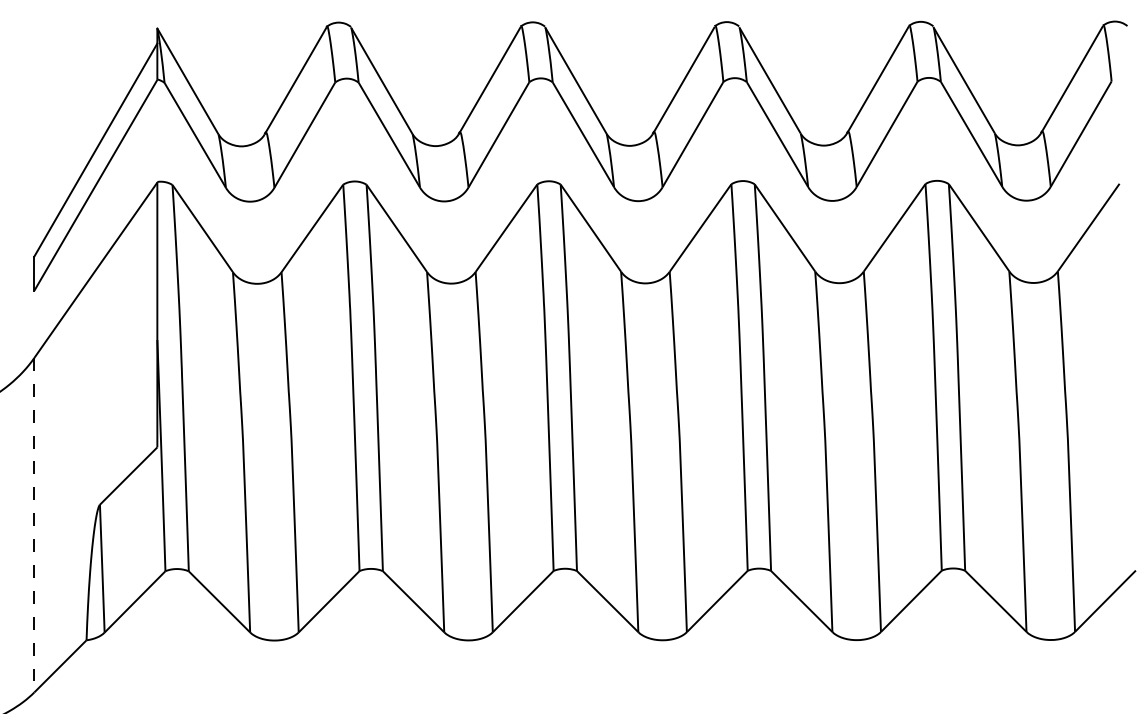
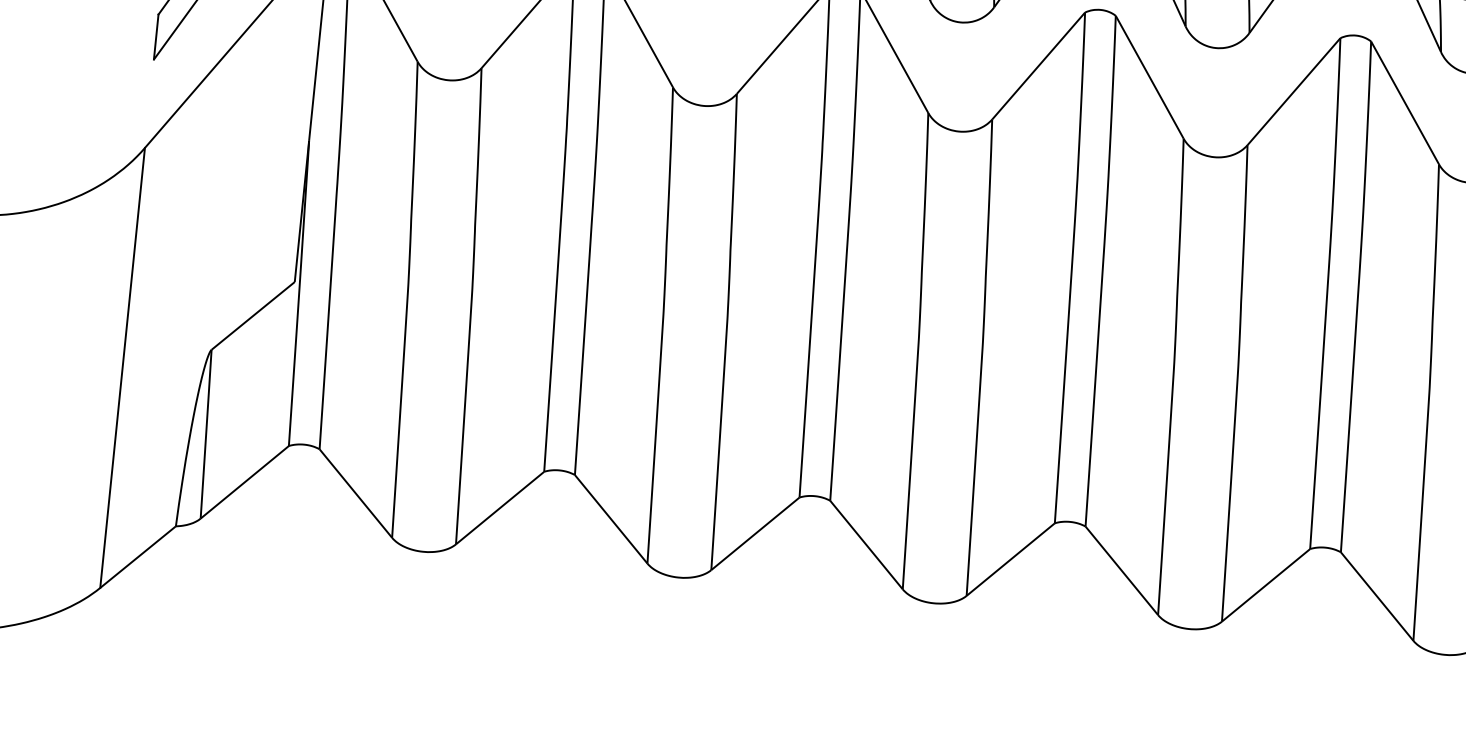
line: (34, 525) -> (122, 368), dashed -> solid

